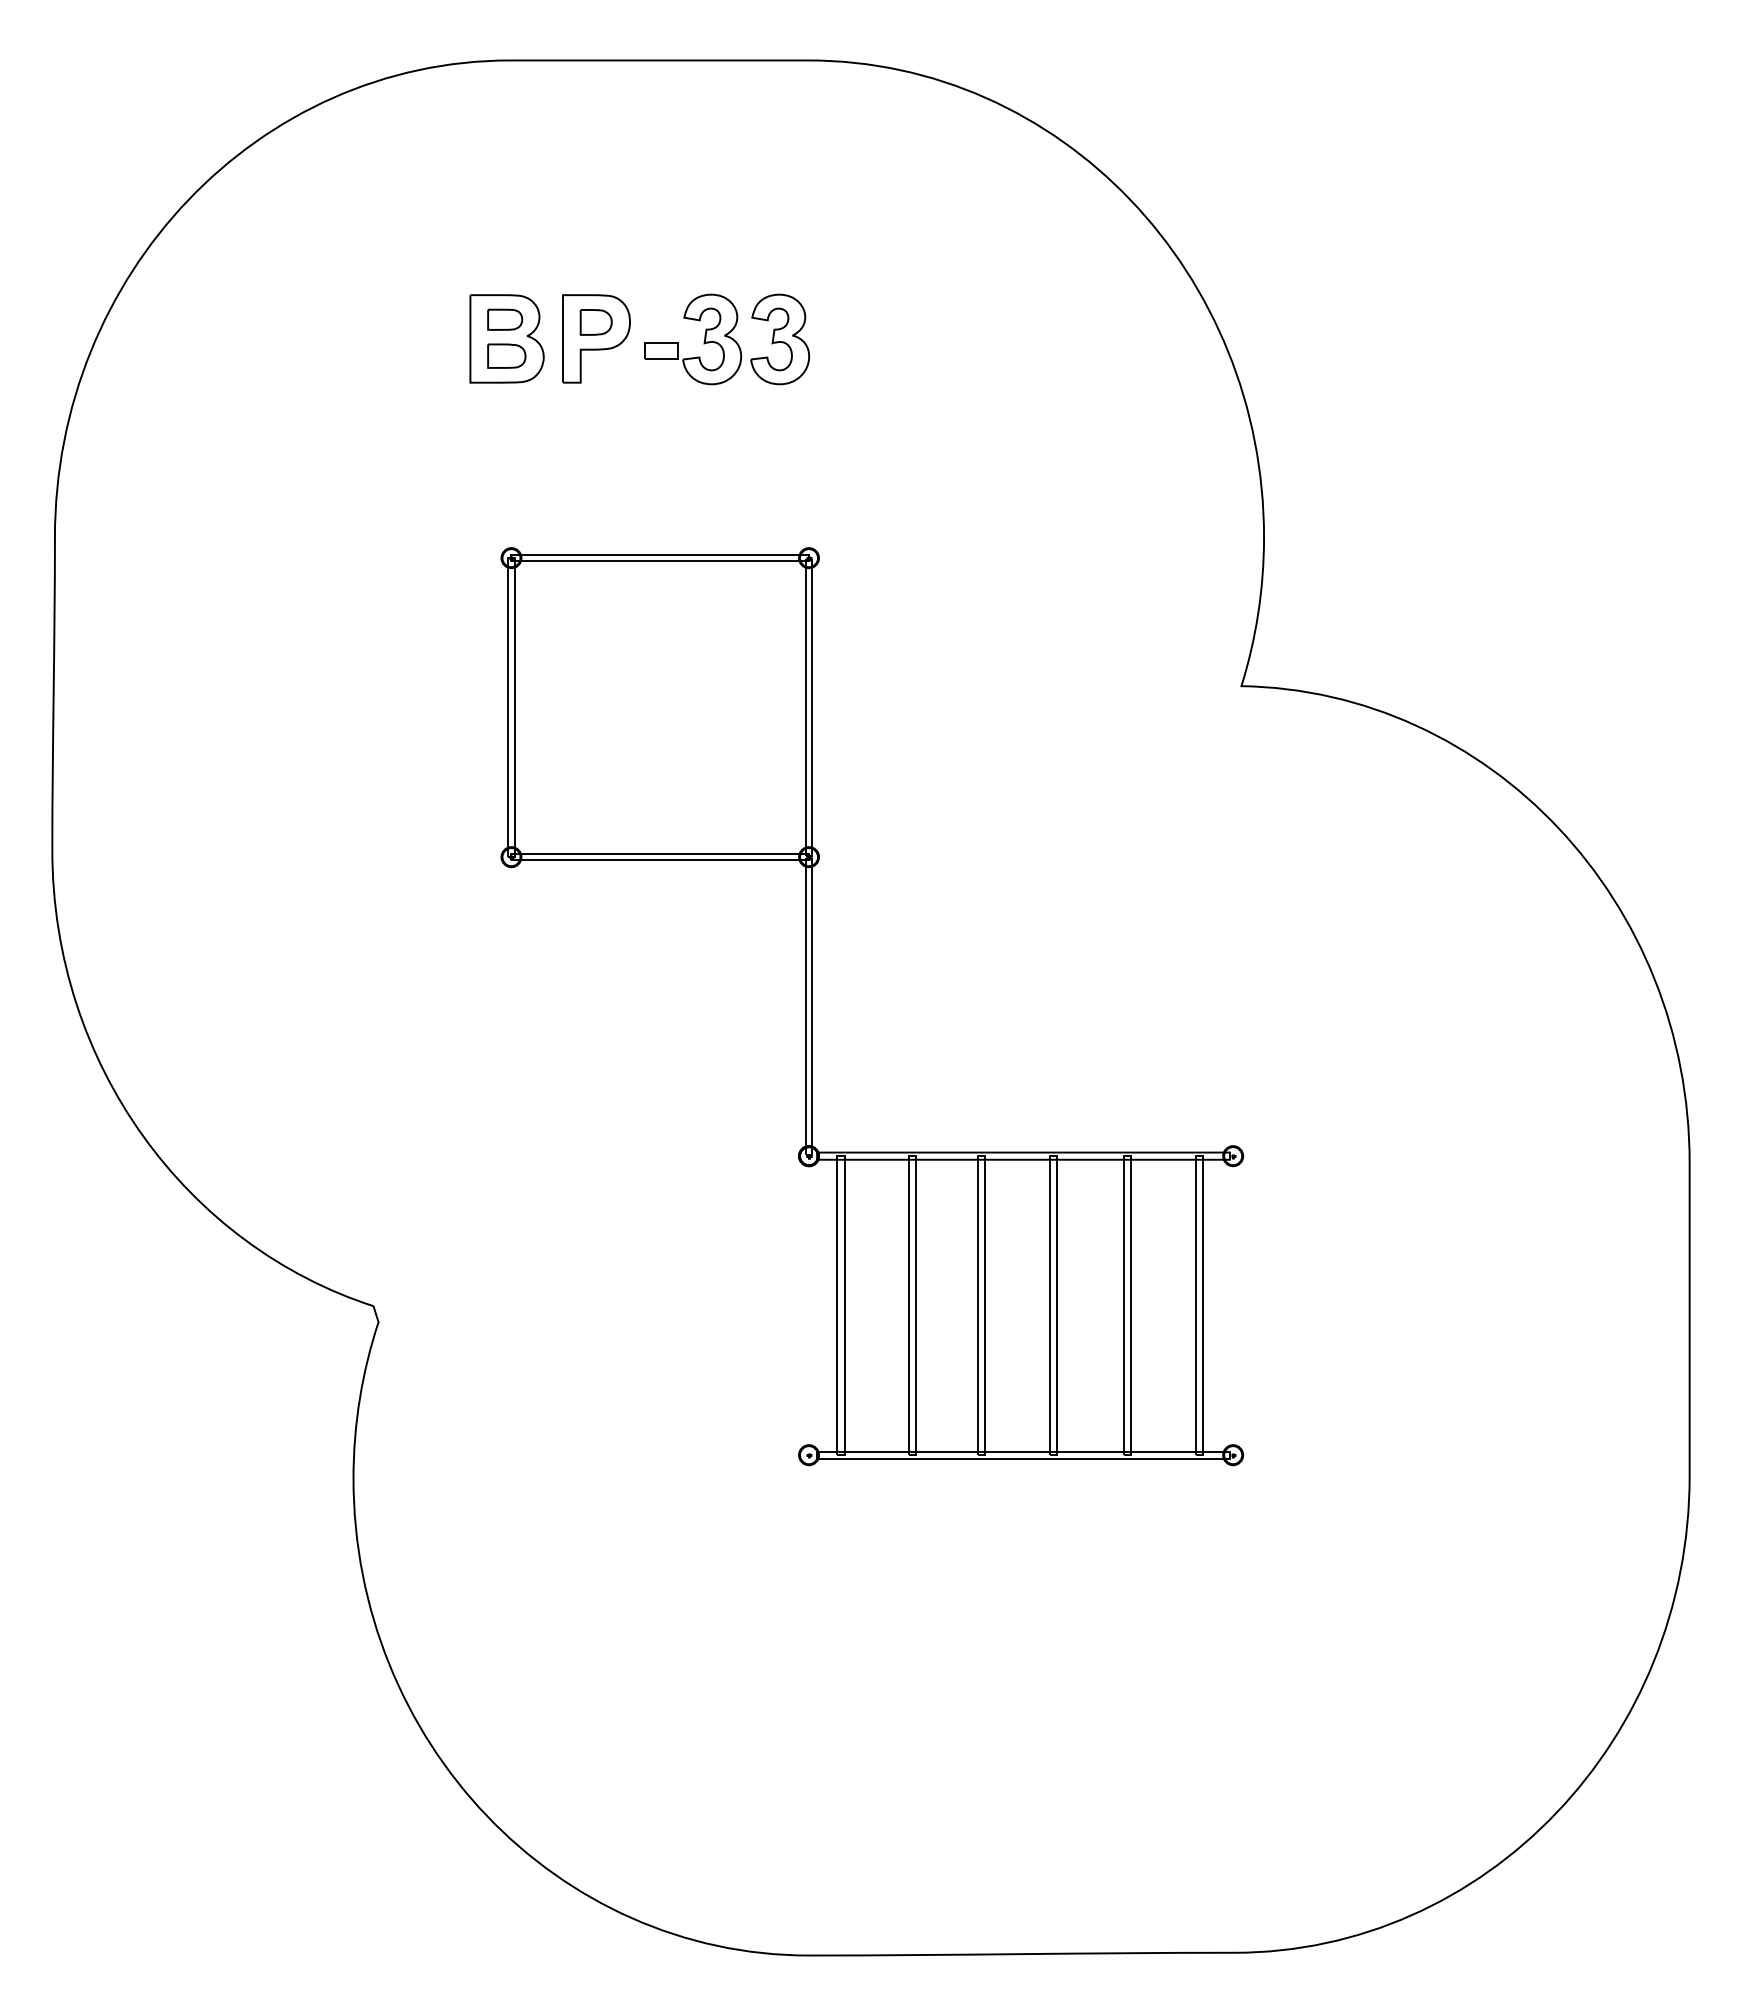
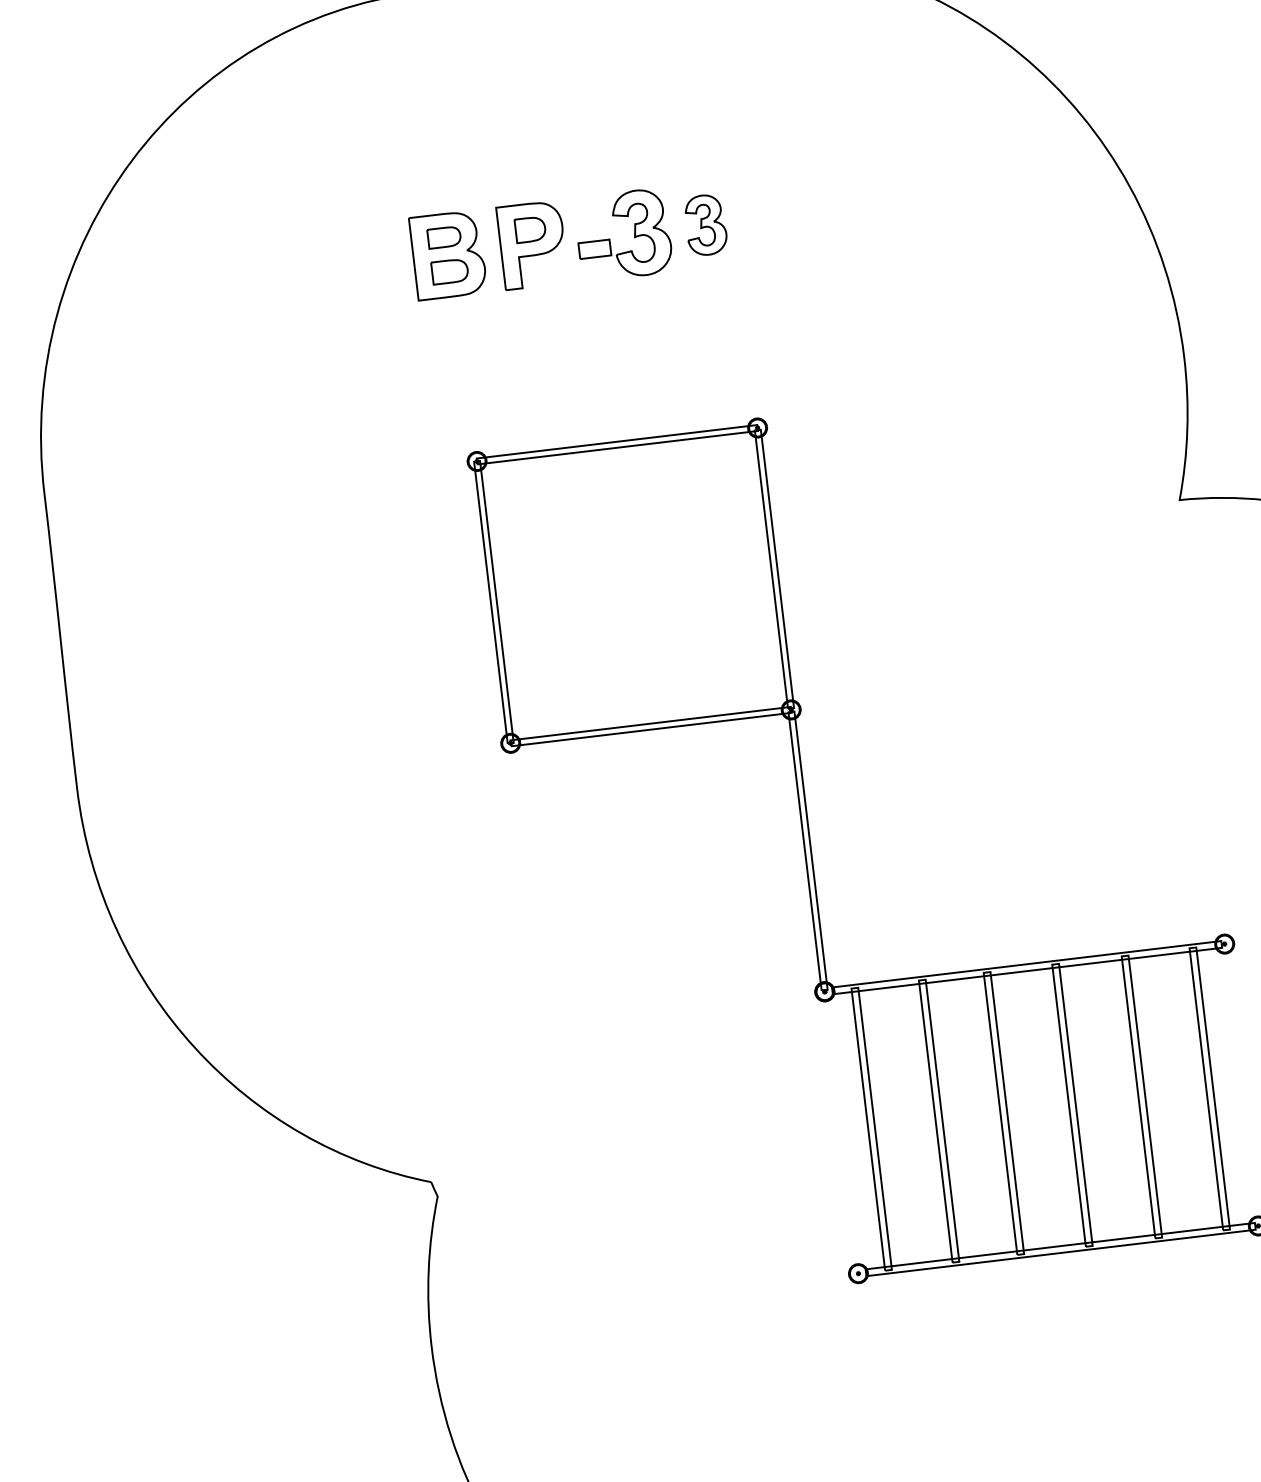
part: (780, 339) -> (706, 225), size x0.7

